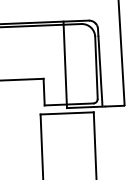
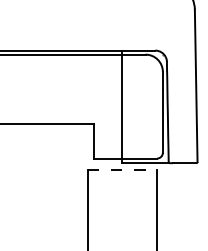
line: (67, 113) -> (122, 170), solid -> dashed

